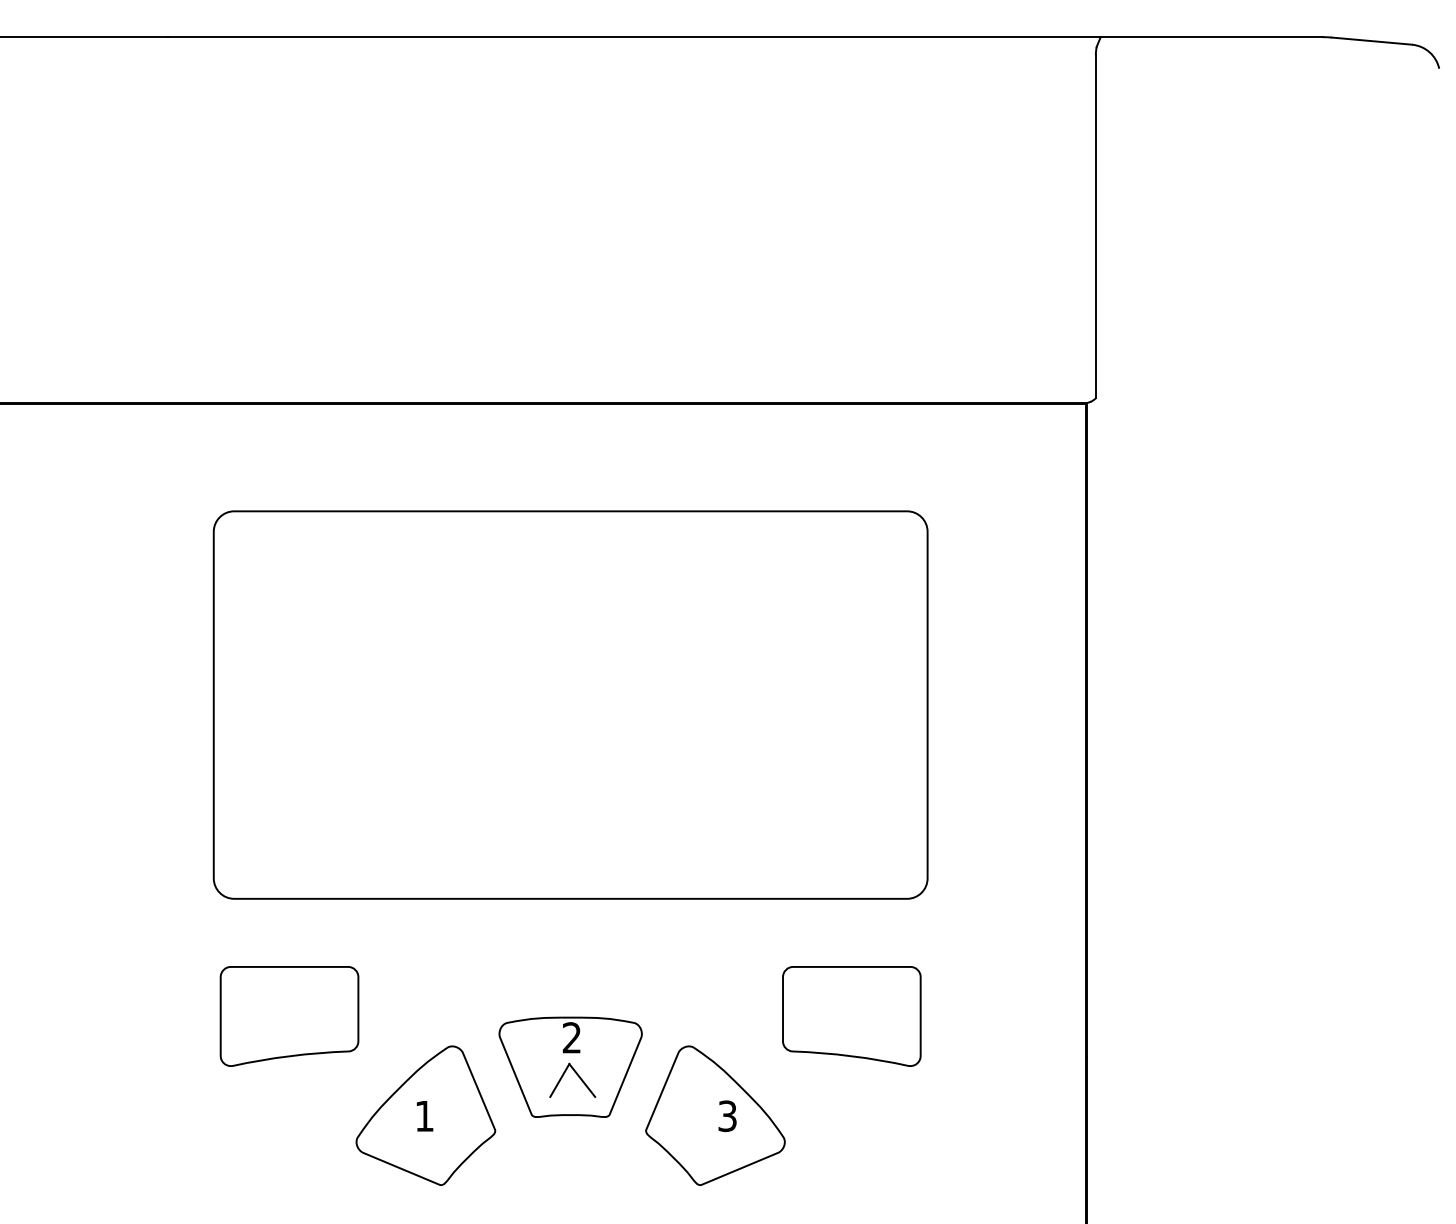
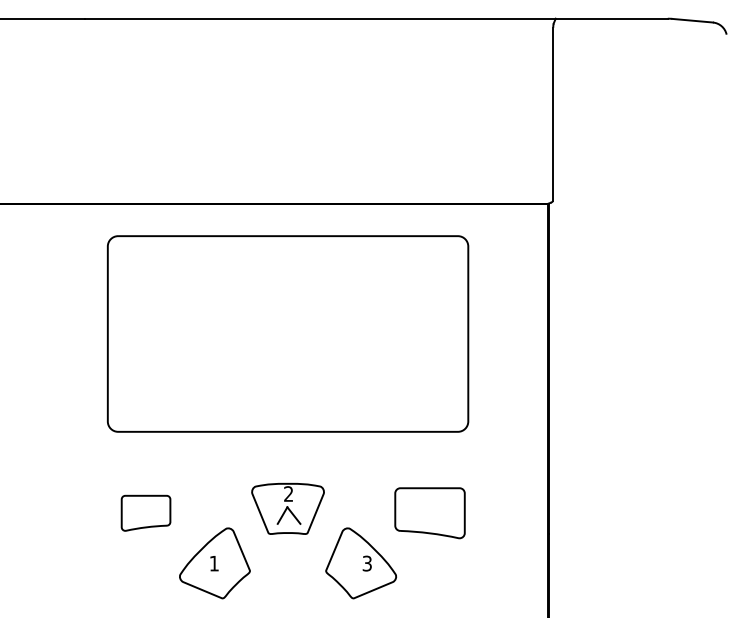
part: (569, 704) -> (287, 333), moved
part: (288, 1016) -> (145, 513), size x0.7
part: (569, 1066) -> (287, 508), moved

